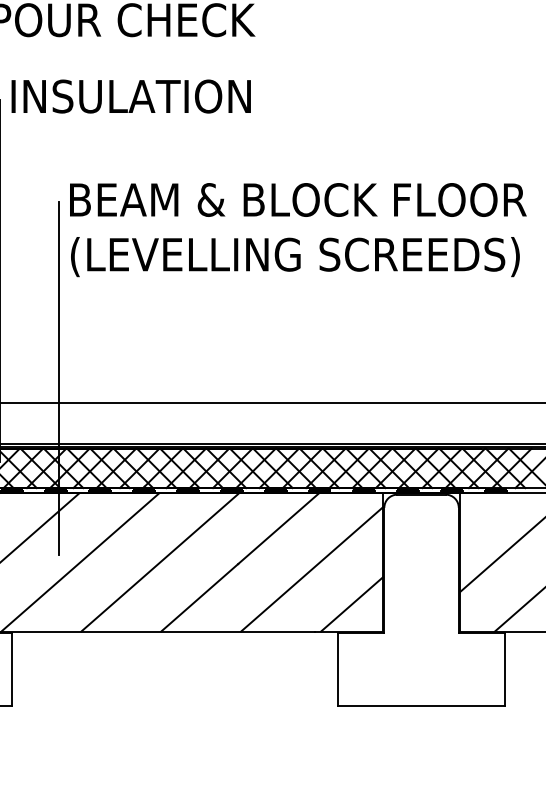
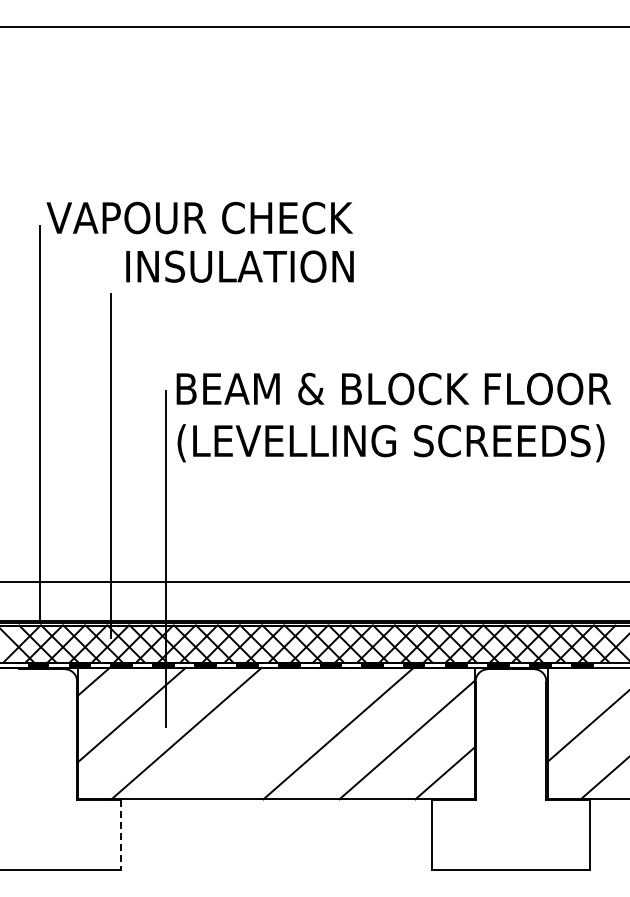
text: (130, 96) -> (239, 266), moved
line: (159, 562) -> (261, 733), removed
line: (11, 669) -> (121, 835), solid -> dashed

